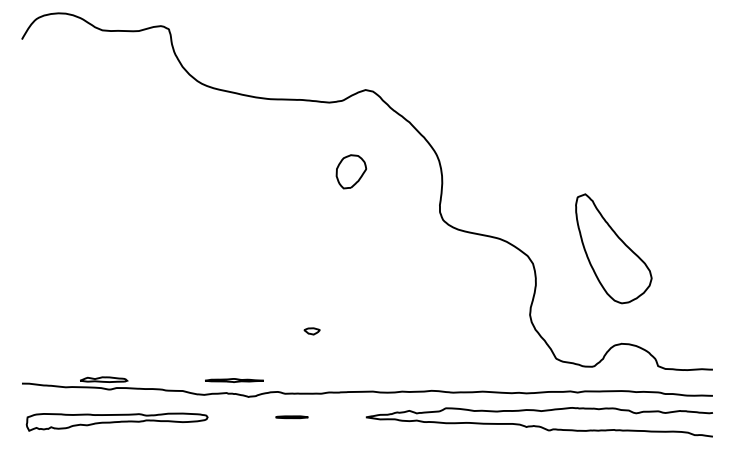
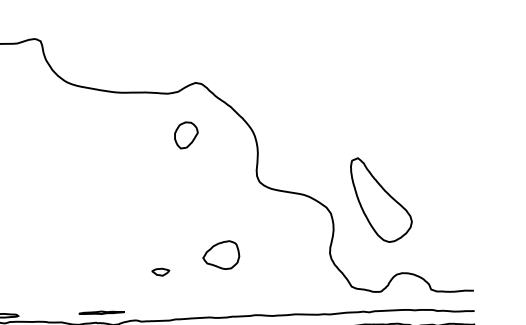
part: (351, 171) -> (186, 135), moved
part: (613, 248) -> (381, 199), moved
part: (390, 312) -> (221, 255), added
part: (311, 331) -> (160, 272), size x1.43

